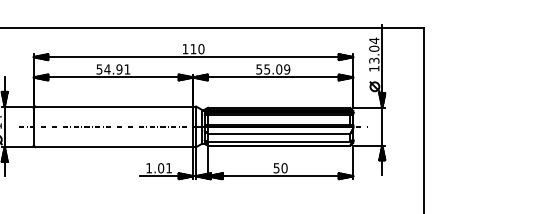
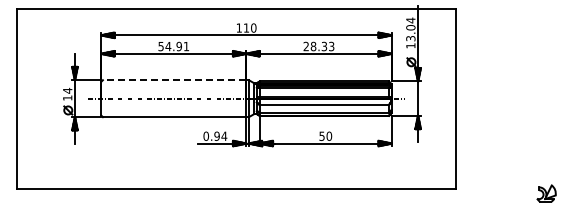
text: (272, 69) -> (318, 46), 55.09 -> 28.33
line: (114, 106) -> (174, 80), solid -> dashed
text: (159, 167) -> (215, 135), 1.01 -> 0.94

